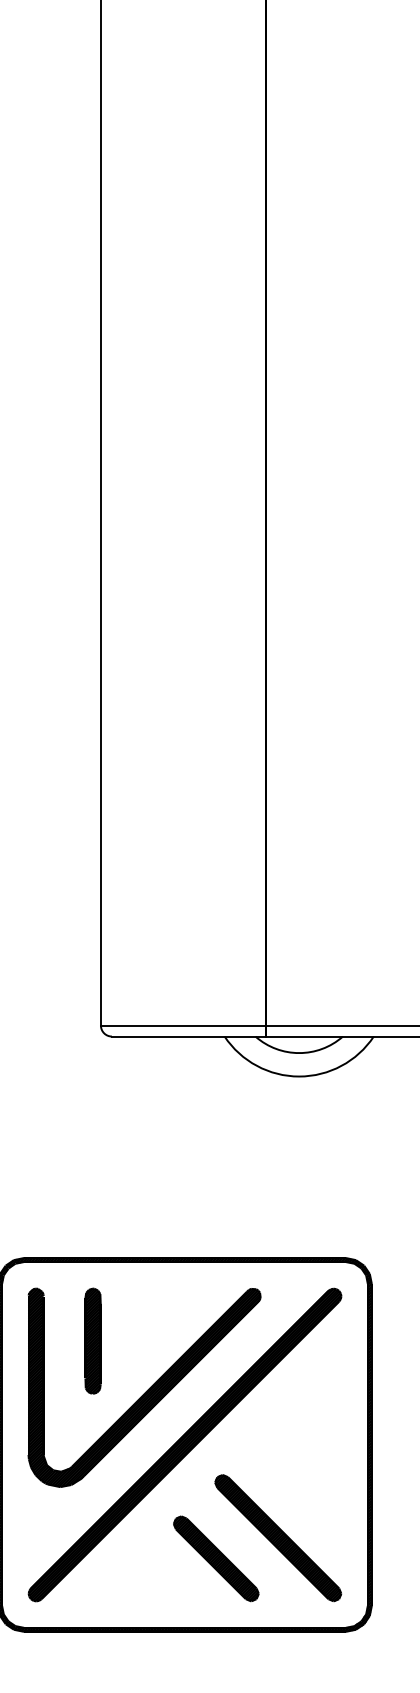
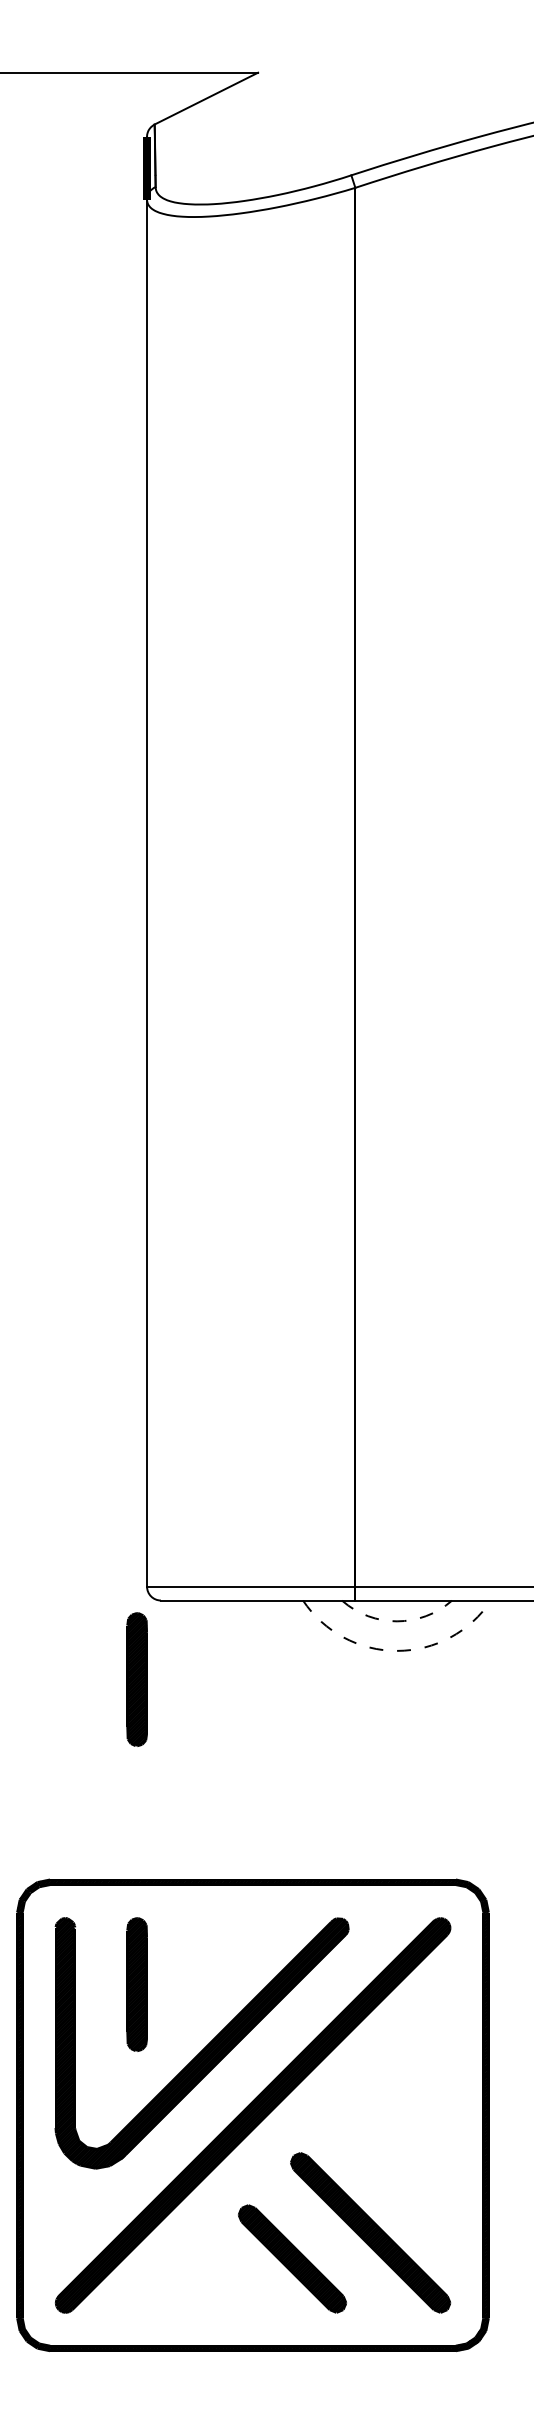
arc: (299, 1053) -> (397, 1621), solid -> dashed
arc: (299, 1076) -> (397, 1650), solid -> dashed
part: (92, 1099) -> (136, 1679), added

